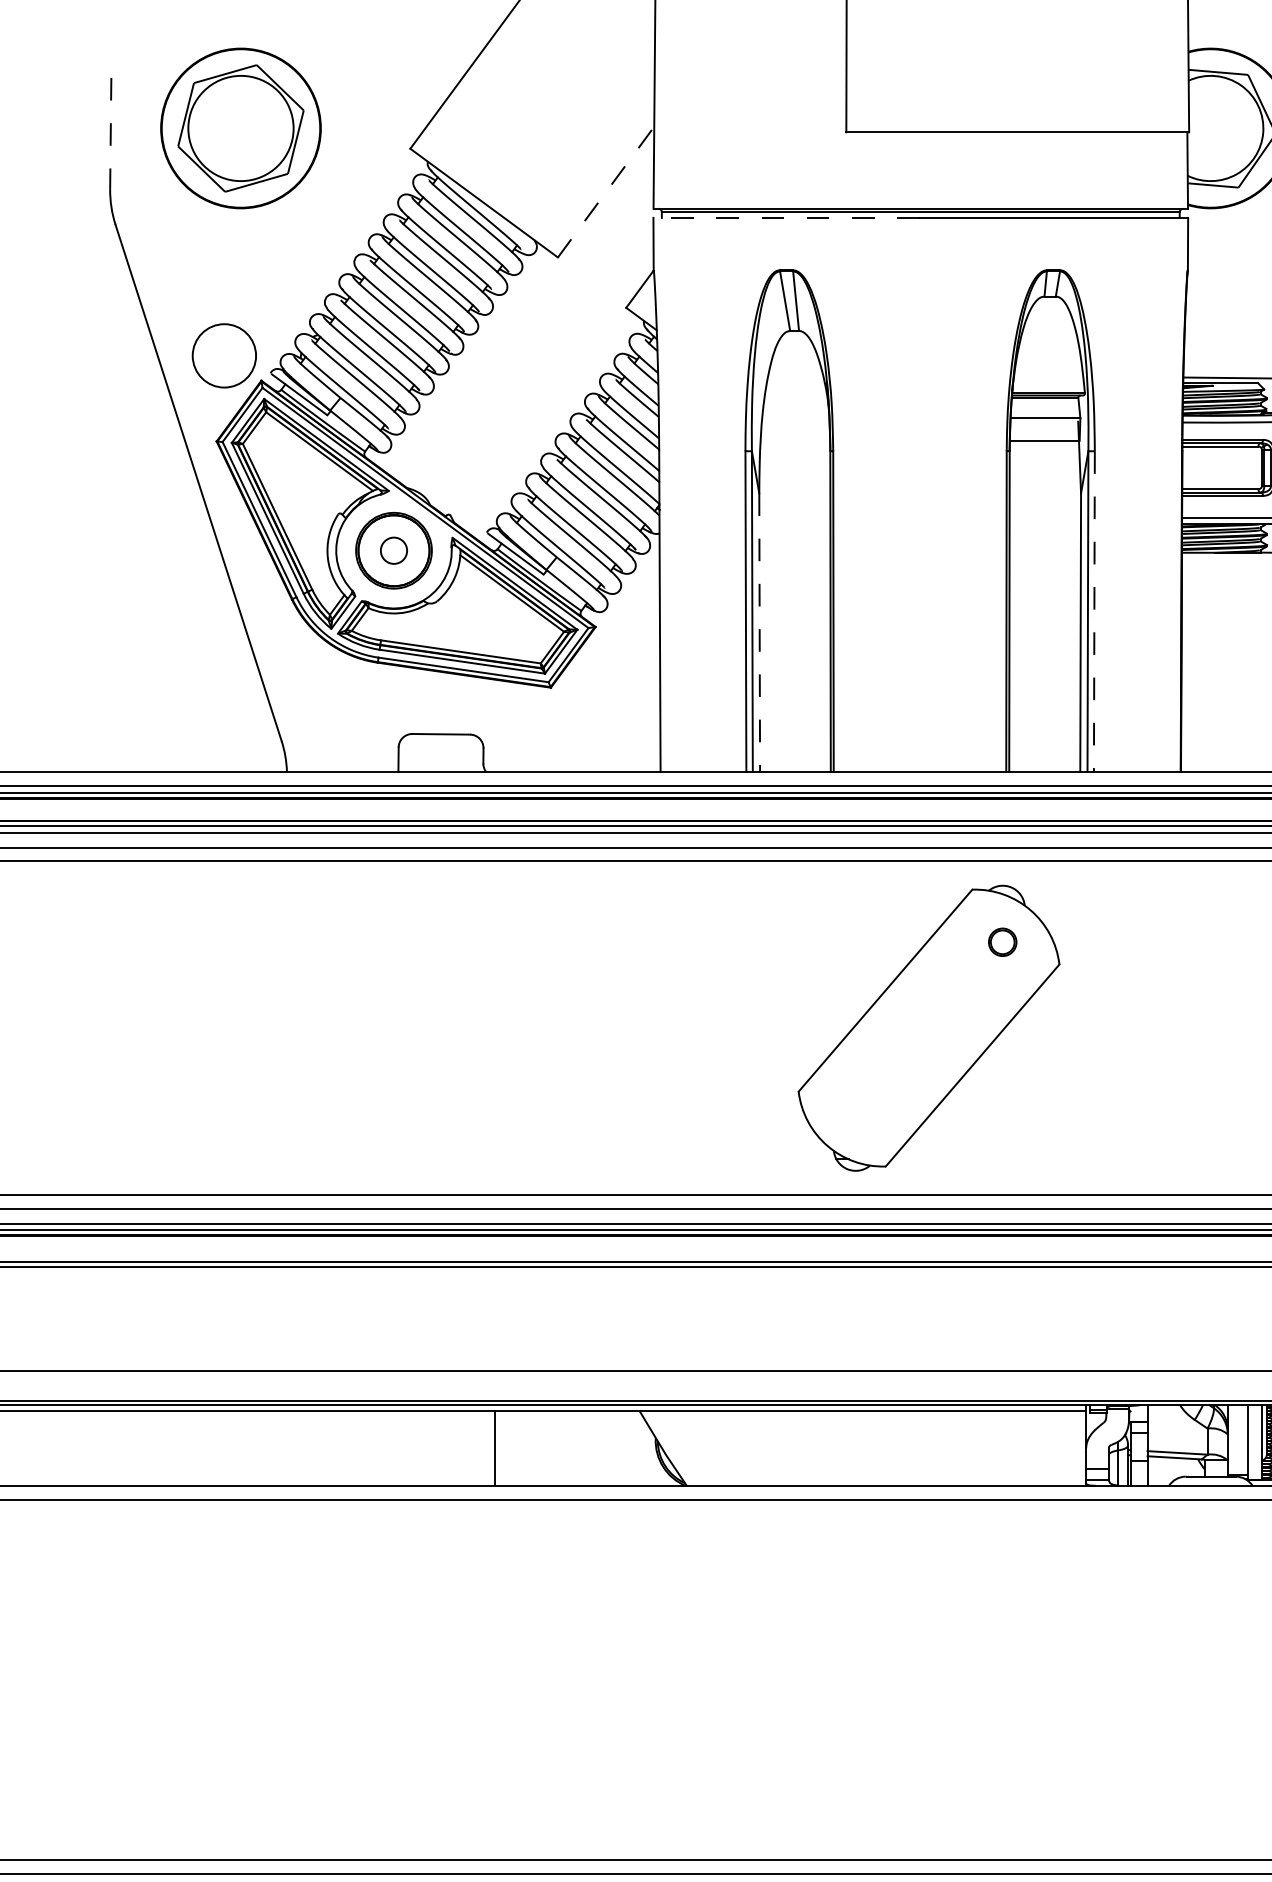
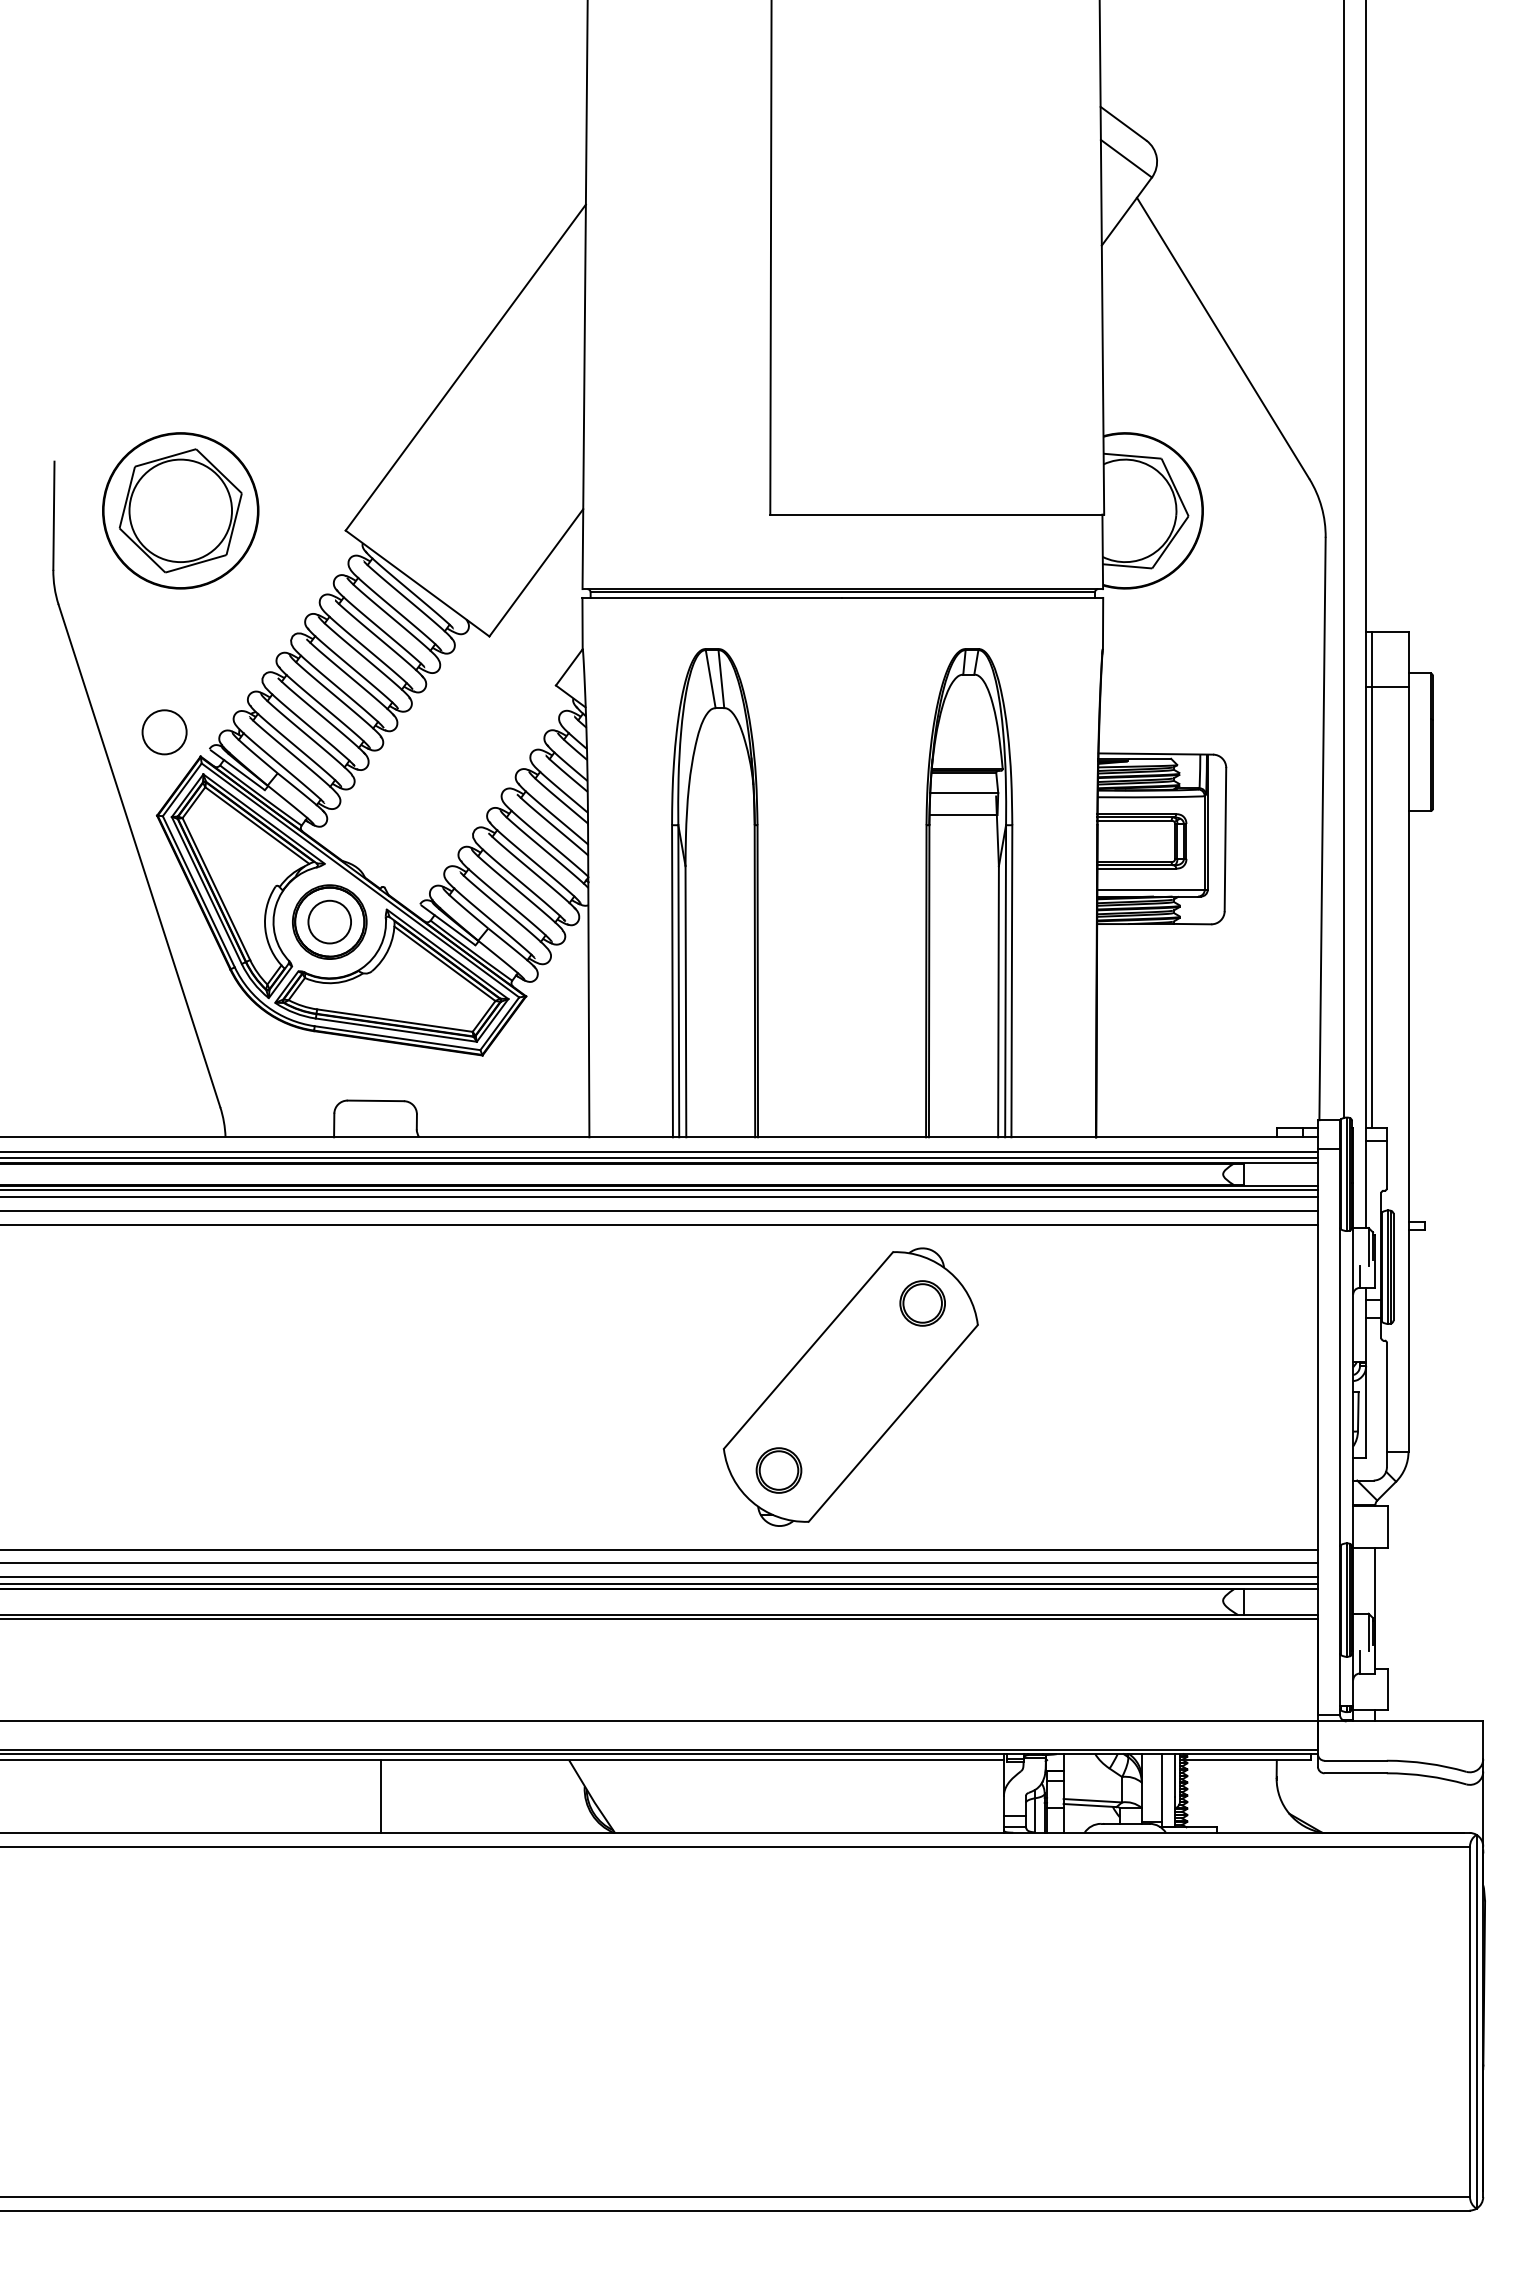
line: (110, 134) -> (53, 516), dashed -> solid
line: (606, 191) -> (536, 572), dashed -> solid
line: (786, 217) -> (712, 597), dashed -> solid
circle: (224, 356) -> (164, 732), size x0.71
circle: (393, 550) -> (329, 921), size x1.67
line: (1093, 611) -> (1011, 981), dashed -> solid
line: (759, 632) -> (685, 1001), dashed -> solid
part: (1002, 942) -> (922, 1303), size x1.67
part: (854, 1113) -> (778, 1470), added
line: (495, 1448) -> (381, 1796), moved

